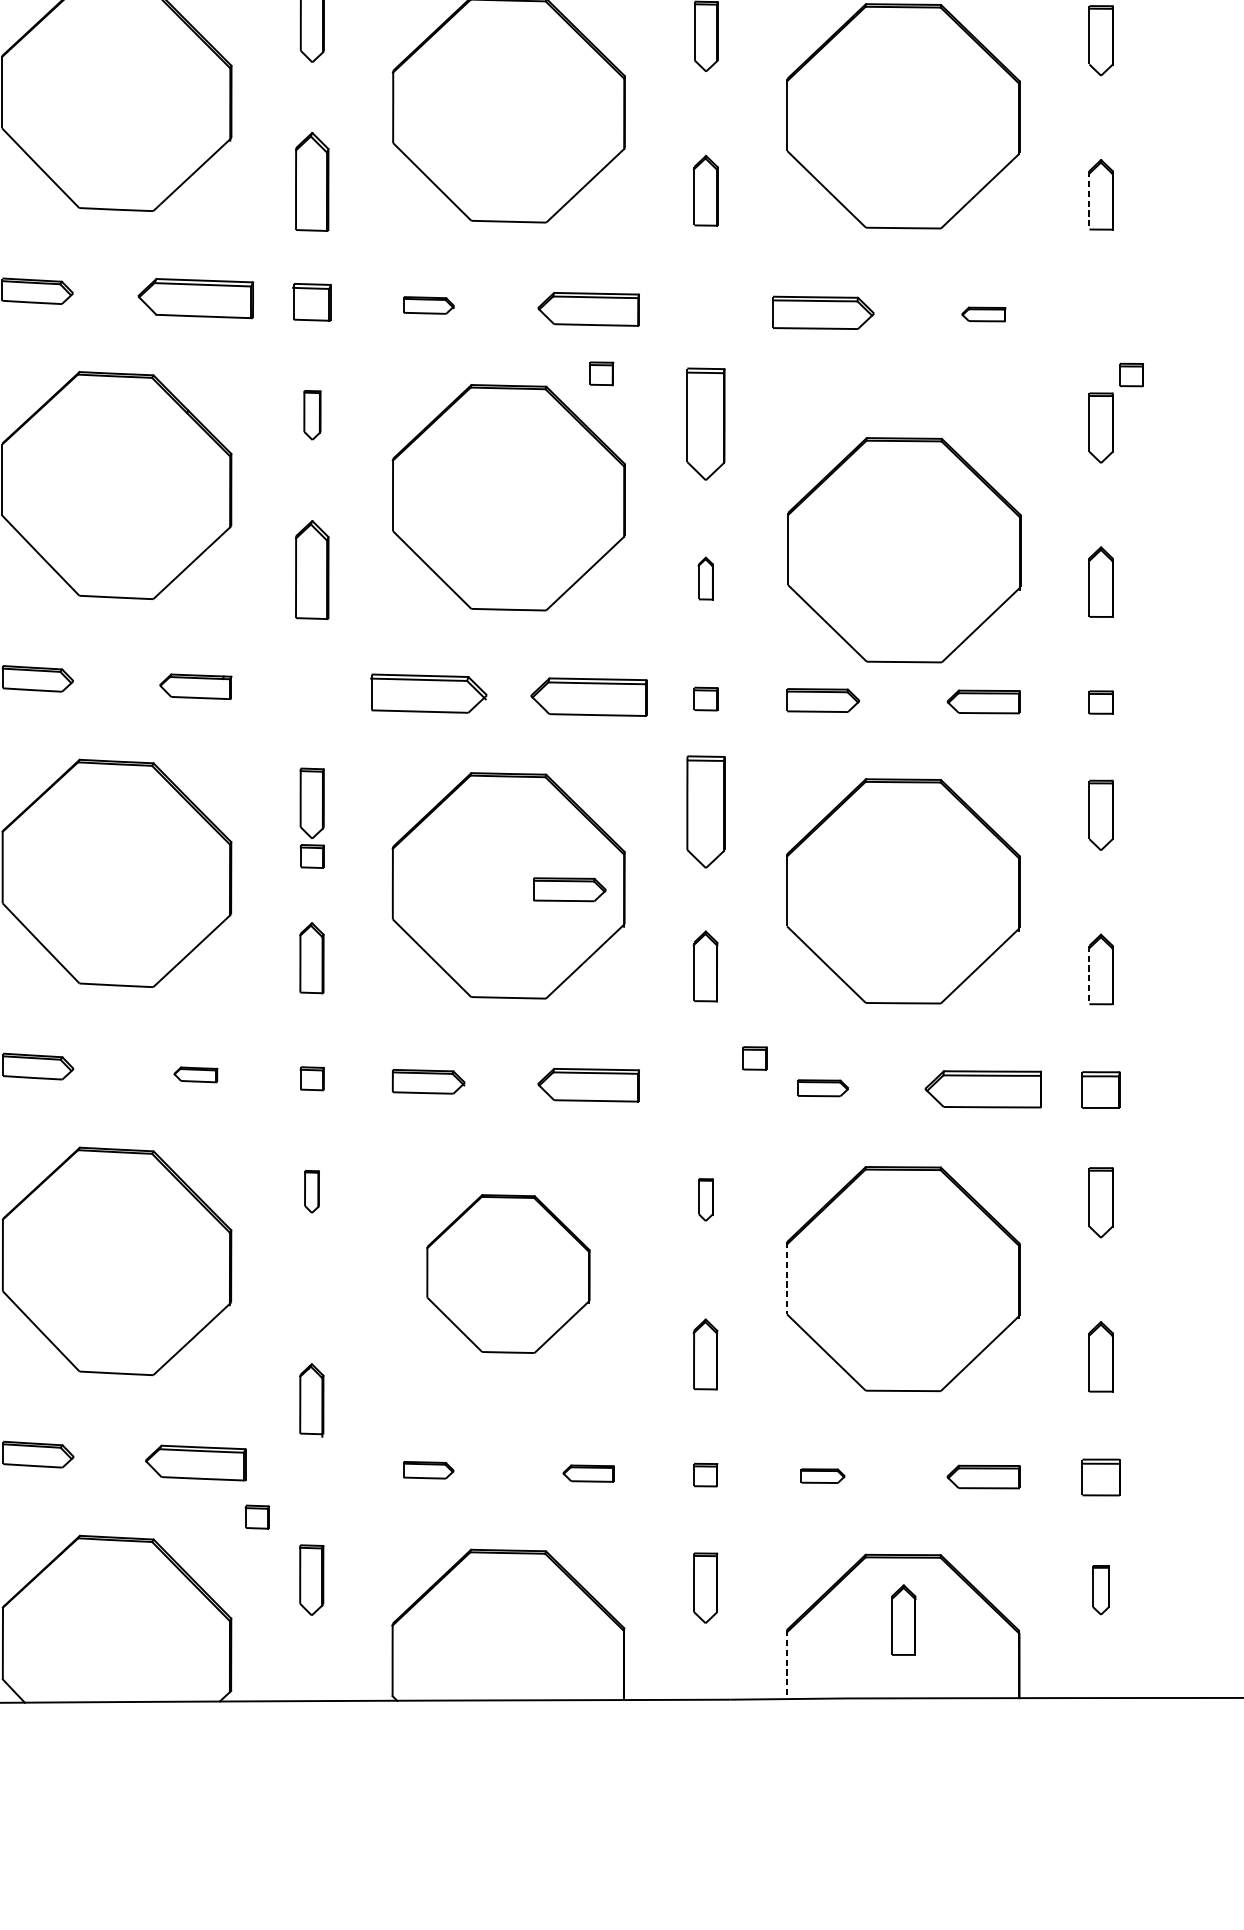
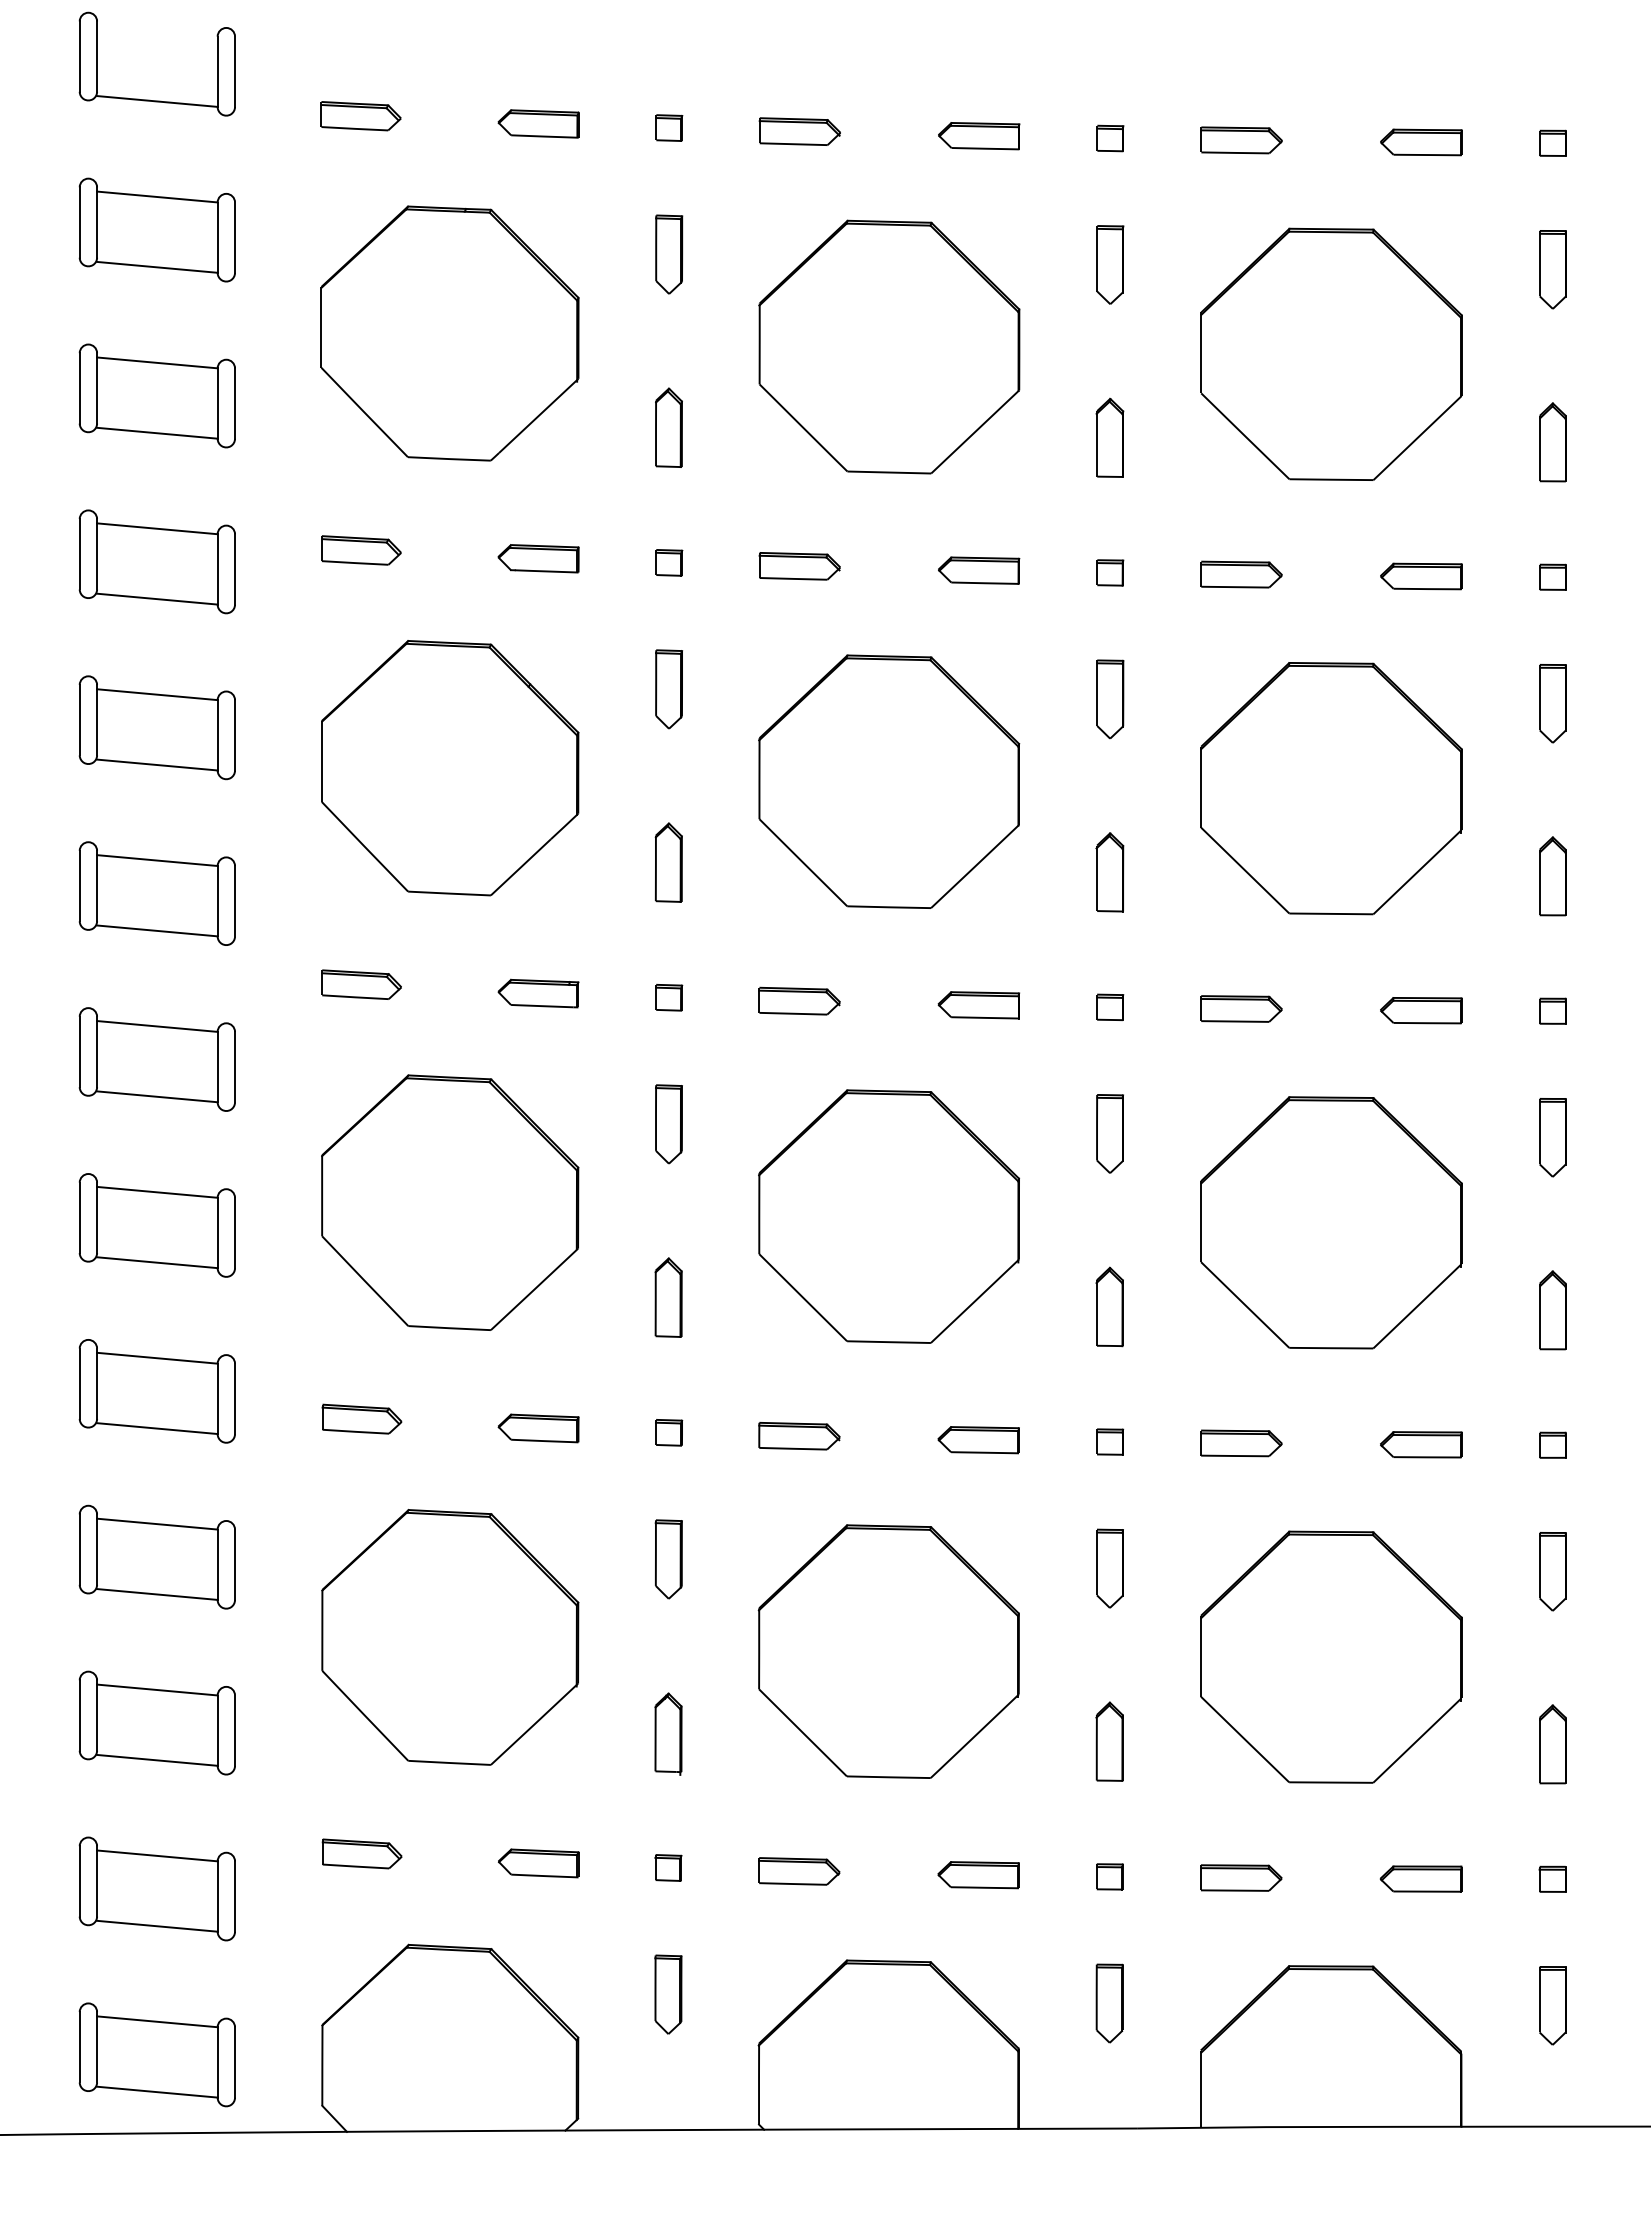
part: (311, 181) -> (668, 427), size x0.71
line: (1089, 201) -> (1539, 449), dashed -> solid
part: (195, 298) -> (538, 558), size x0.62
part: (312, 302) -> (669, 562), size x0.62
part: (428, 305) -> (799, 566), size x1.43
part: (589, 309) -> (979, 570), size x0.71
part: (823, 312) -> (1241, 574), size x0.71
part: (983, 314) -> (1421, 576), size x1.67
part: (601, 373) -> (1110, 572), moved
part: (1131, 374) -> (1552, 576), moved
part: (312, 415) -> (669, 689), size x1.43
part: (706, 424) -> (1110, 699), size x0.62
part: (904, 550) -> (1331, 788), moved
part: (311, 569) -> (668, 862), size x0.71
part: (705, 578) -> (1109, 872), size x1.67
part: (428, 692) -> (799, 1000), size x0.62
part: (588, 697) -> (978, 1005), size x0.62
part: (705, 811) -> (1109, 1133), size x0.62
part: (312, 856) -> (669, 997), moved
part: (569, 889) -> (957, 1220), removed
line: (1089, 975) -> (1539, 1317), dashed -> solid
part: (755, 1057) -> (1110, 1441), moved
part: (195, 1074) -> (538, 1428), size x1.67
part: (588, 1085) -> (978, 1440), size x0.71
part: (823, 1088) -> (1241, 1443), size x1.43
part: (983, 1089) -> (1421, 1444), size x0.62
part: (1100, 1089) -> (1552, 1444), size x0.62
part: (311, 1191) -> (668, 1559), size x1.67
part: (705, 1199) -> (1109, 1568), size x1.67
part: (508, 1273) -> (888, 1651), size x1.43
line: (787, 1279) -> (1201, 1657), dashed -> solid
part: (311, 1399) -> (668, 1733), moved
part: (195, 1463) -> (538, 1863), size x0.71
part: (428, 1470) -> (799, 1871), size x1.43
part: (588, 1473) -> (978, 1875), size x1.43
part: (823, 1475) -> (1241, 1877), size x1.67
part: (1100, 1476) -> (1552, 1878), size x0.62
part: (257, 1516) -> (668, 1867), moved
part: (1100, 1589) -> (1552, 2005), size x1.43
part: (903, 1620) -> (1331, 2039), removed
line: (786, 1665) -> (1200, 2090), dashed -> solid

